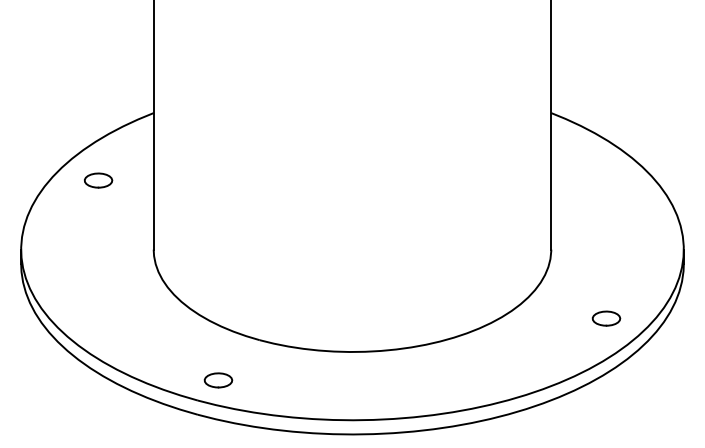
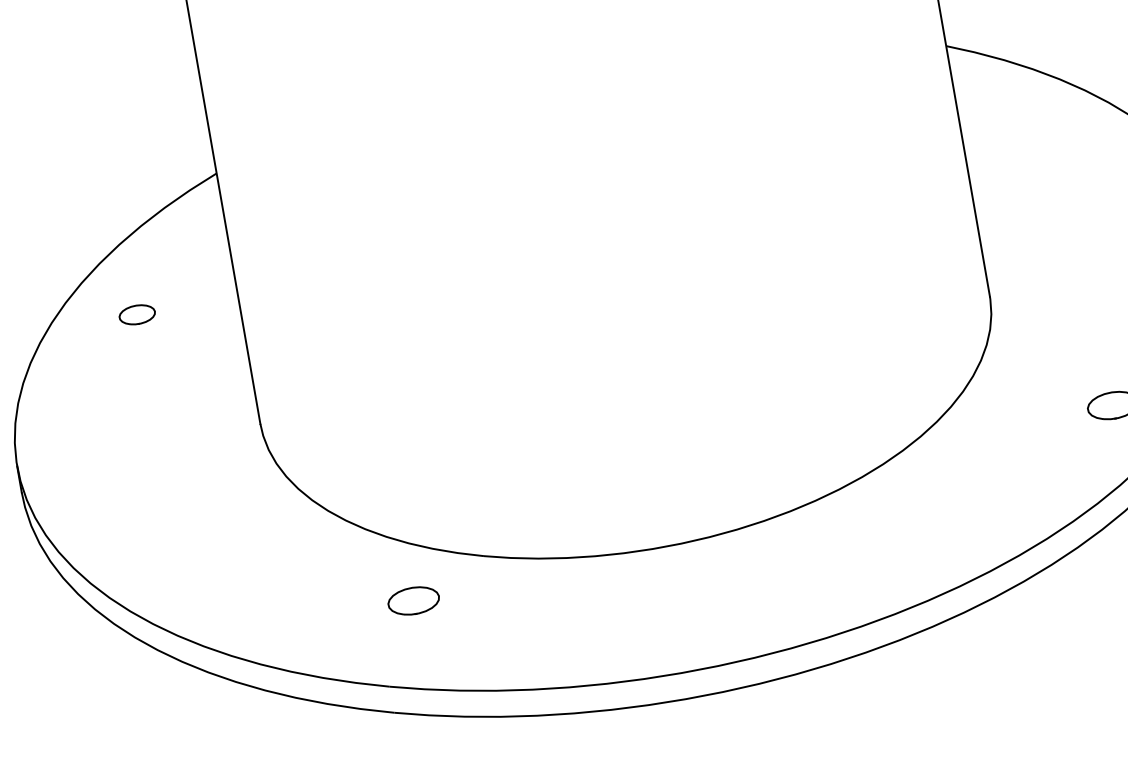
part: (98, 180) -> (136, 314), size x0.7
part: (218, 380) -> (413, 601), moved

